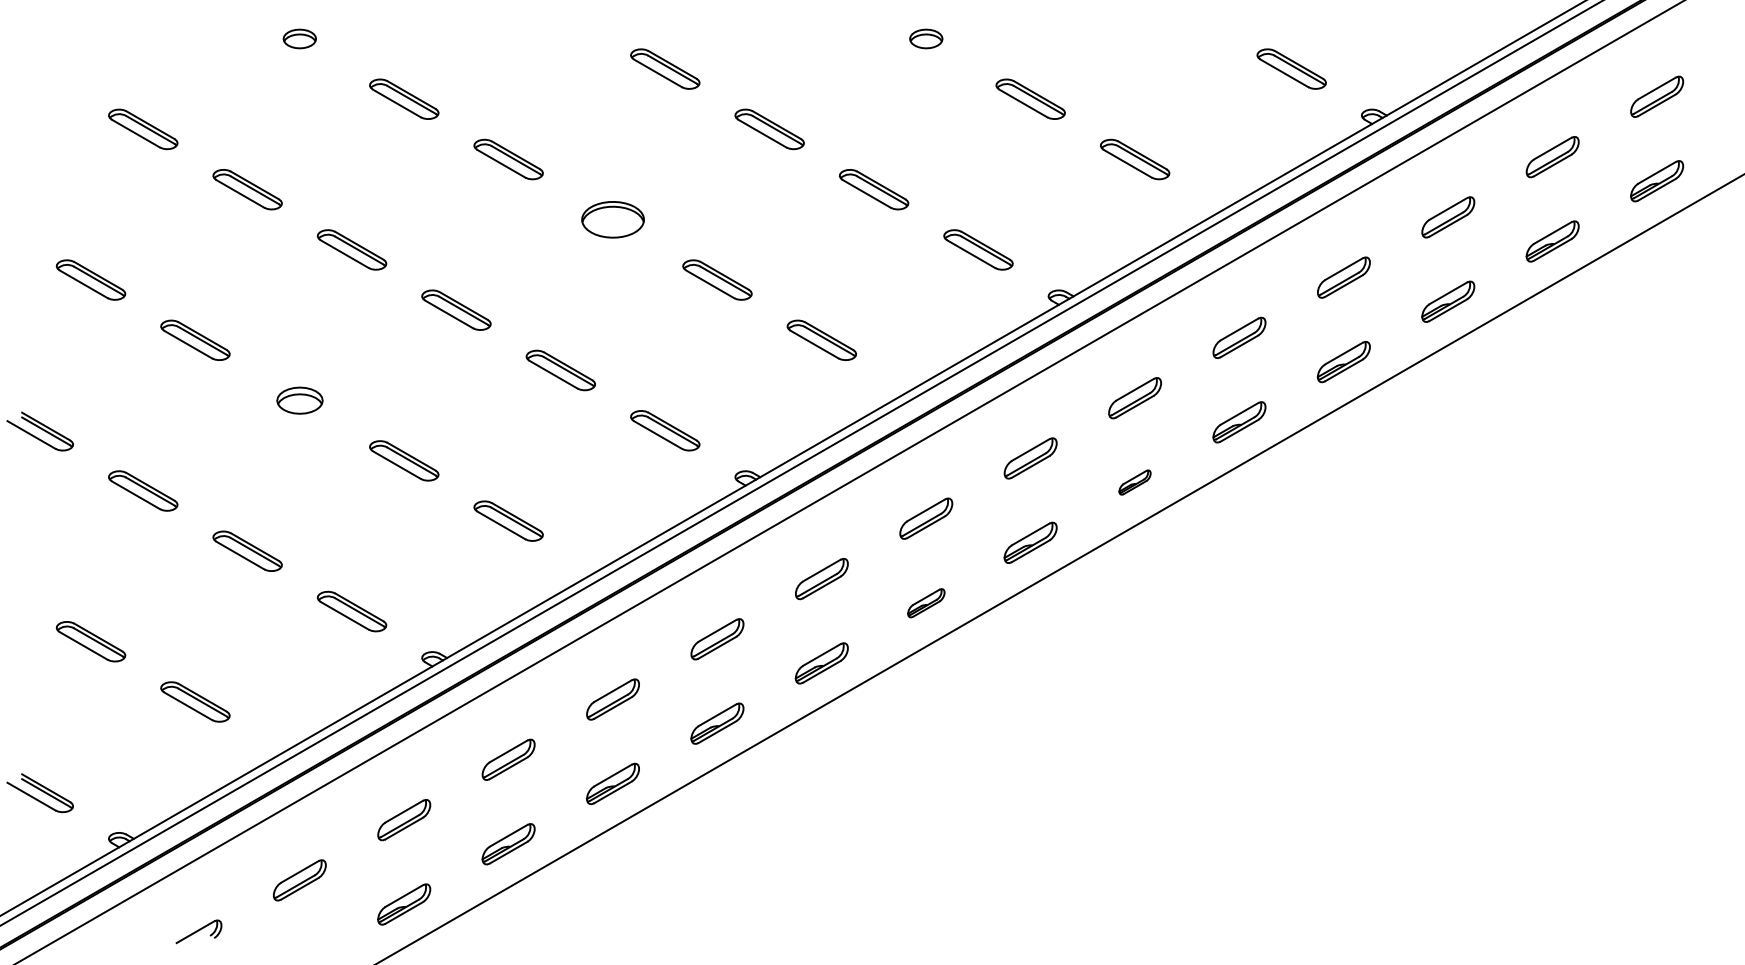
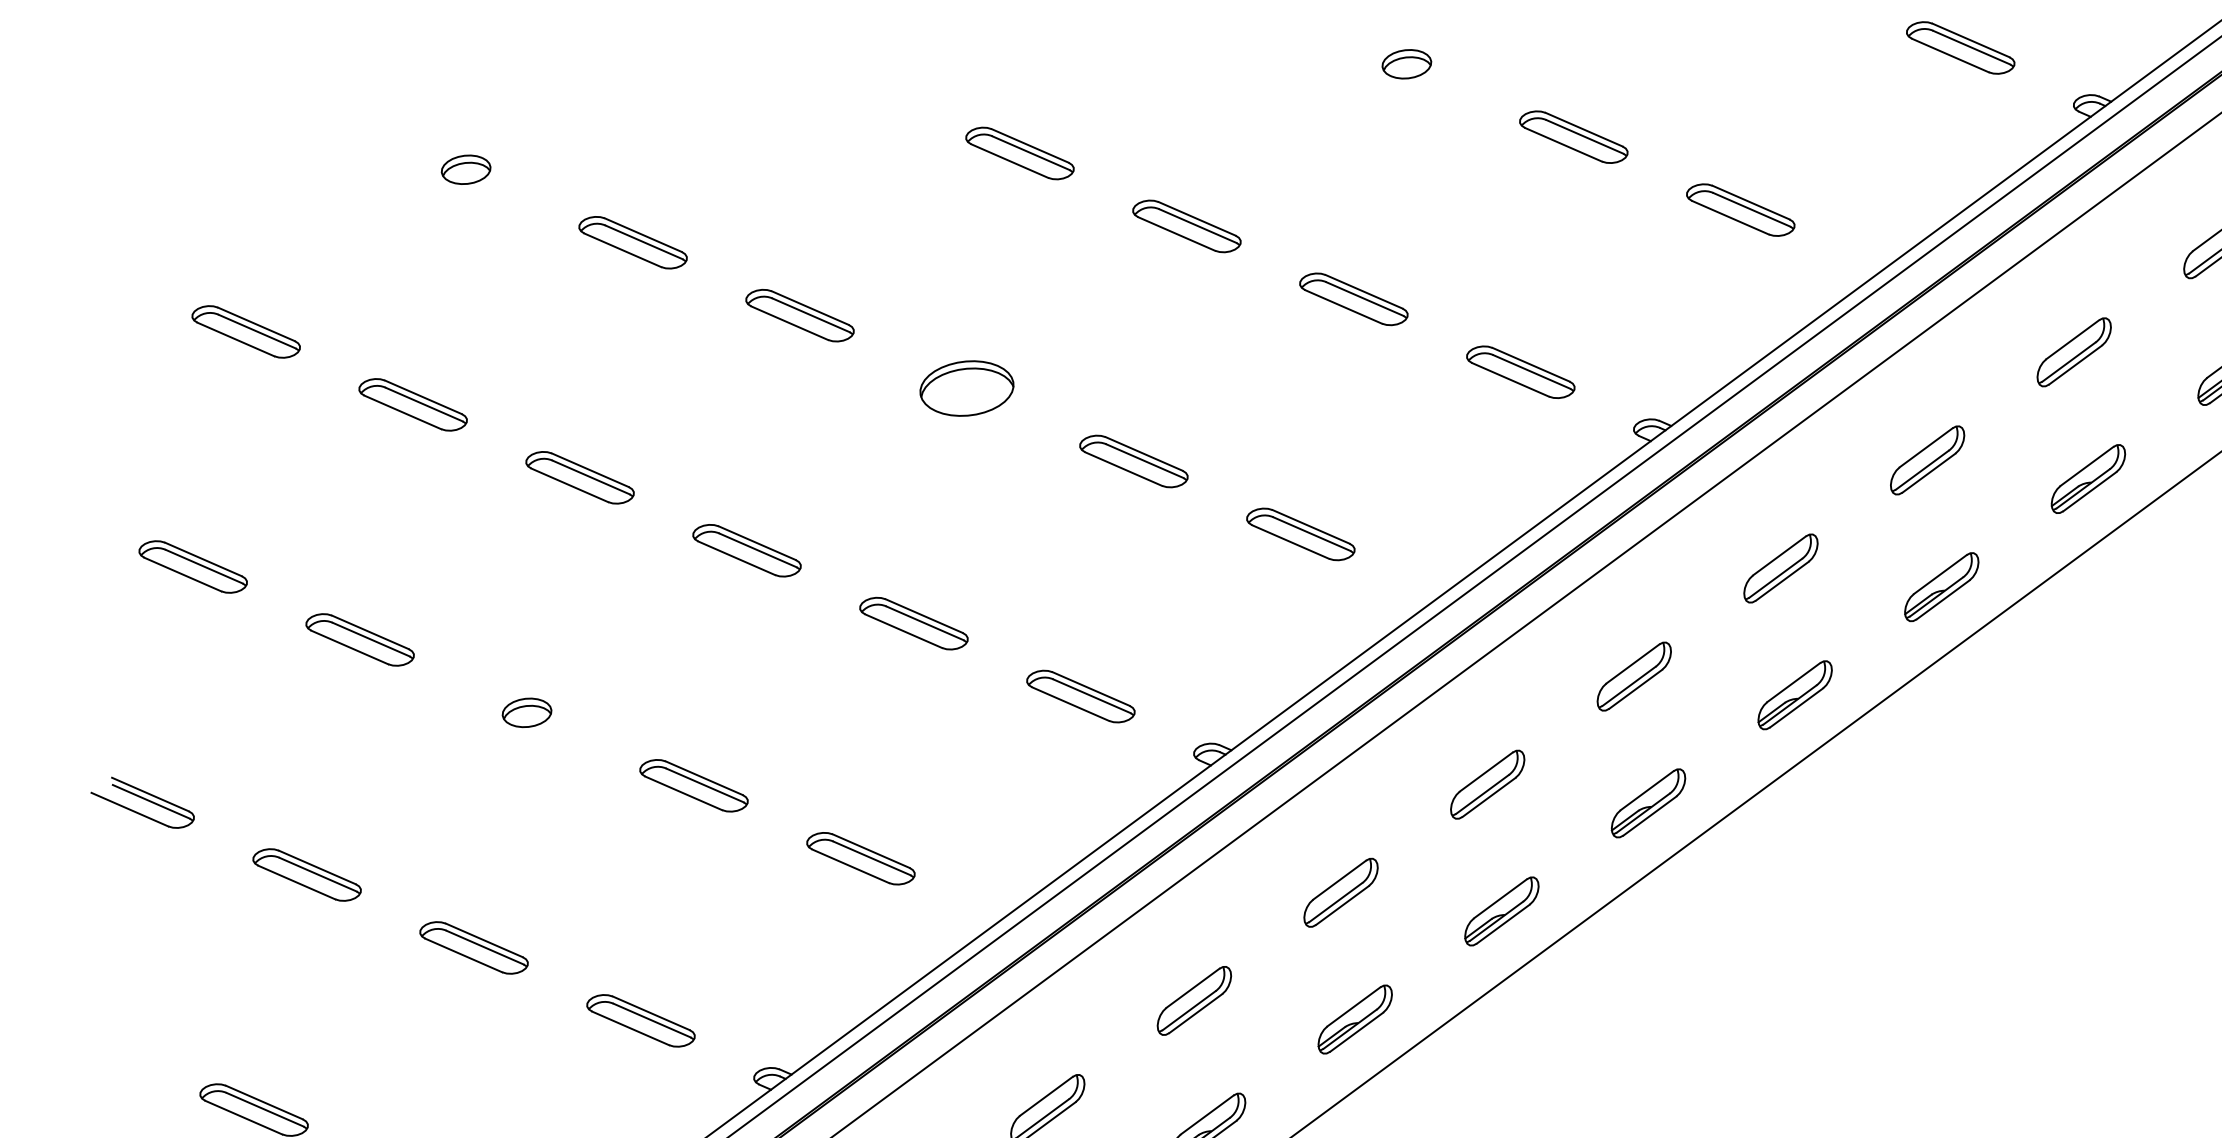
part: (299, 400) -> (526, 712), size x0.71
part: (1134, 482) -> (1794, 695), size x1.67
part: (926, 603) -> (1502, 911), size x1.43

